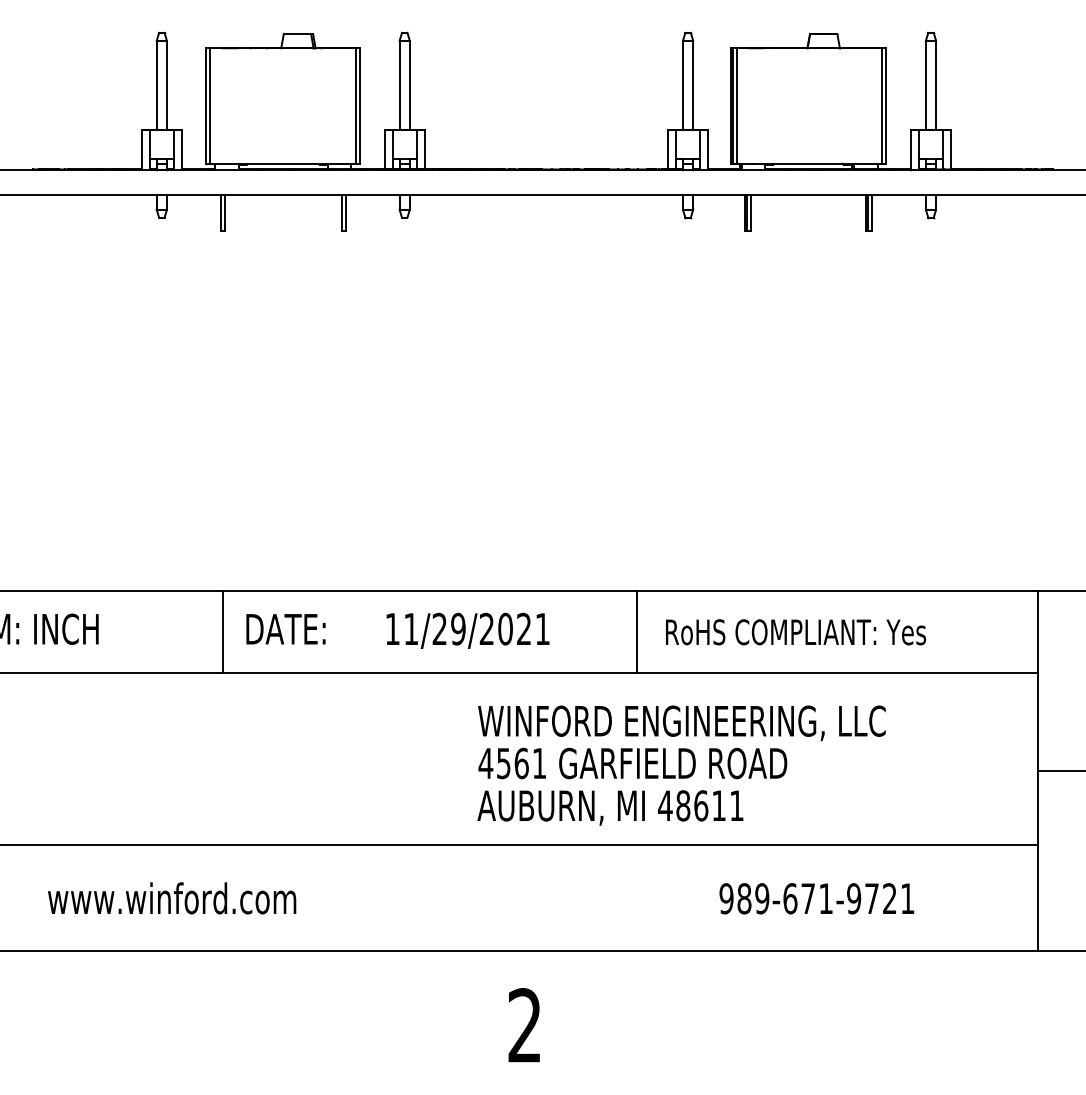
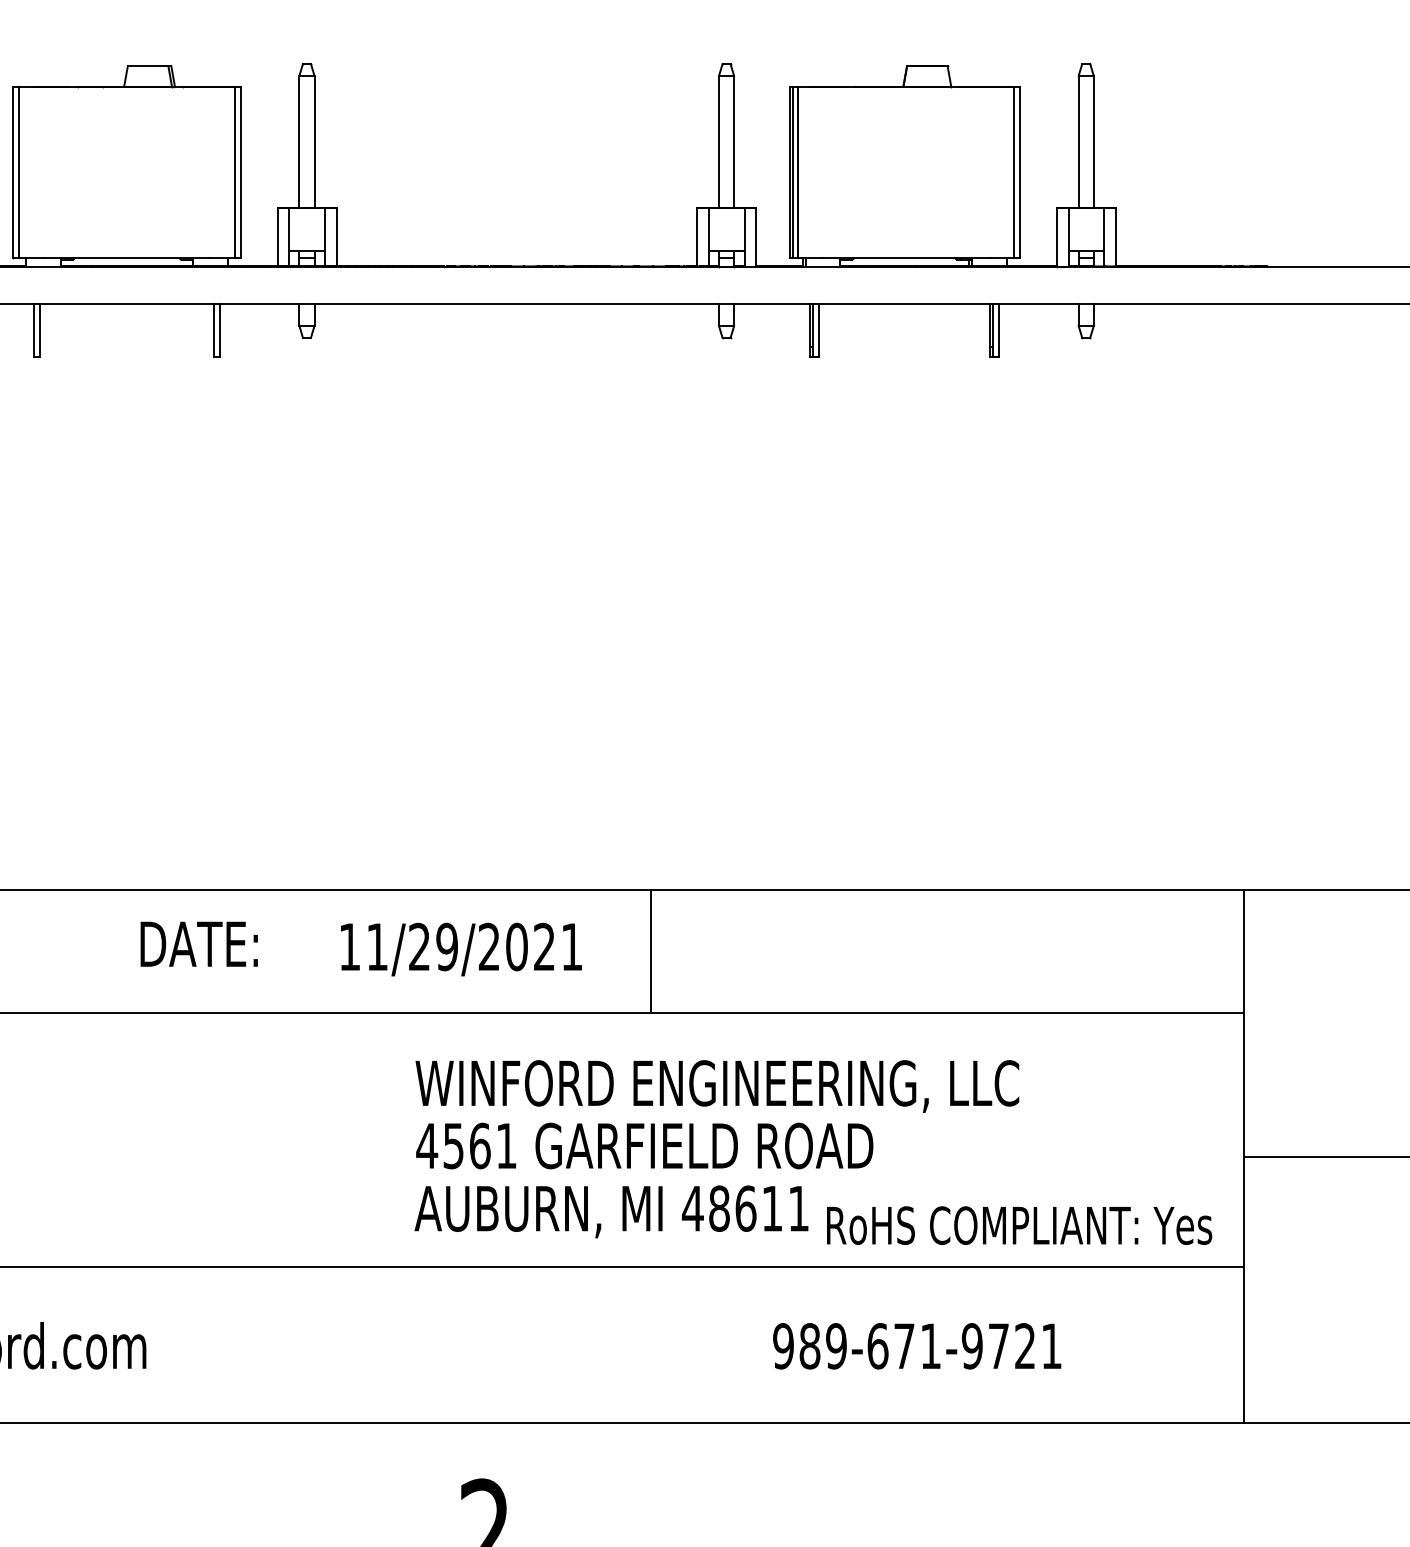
text: (285, 629) -> (198, 944), moved
text: (467, 630) -> (460, 949), moved
line: (222, 631) -> (37, 950), removed
text: (796, 632) -> (1020, 1225), moved

